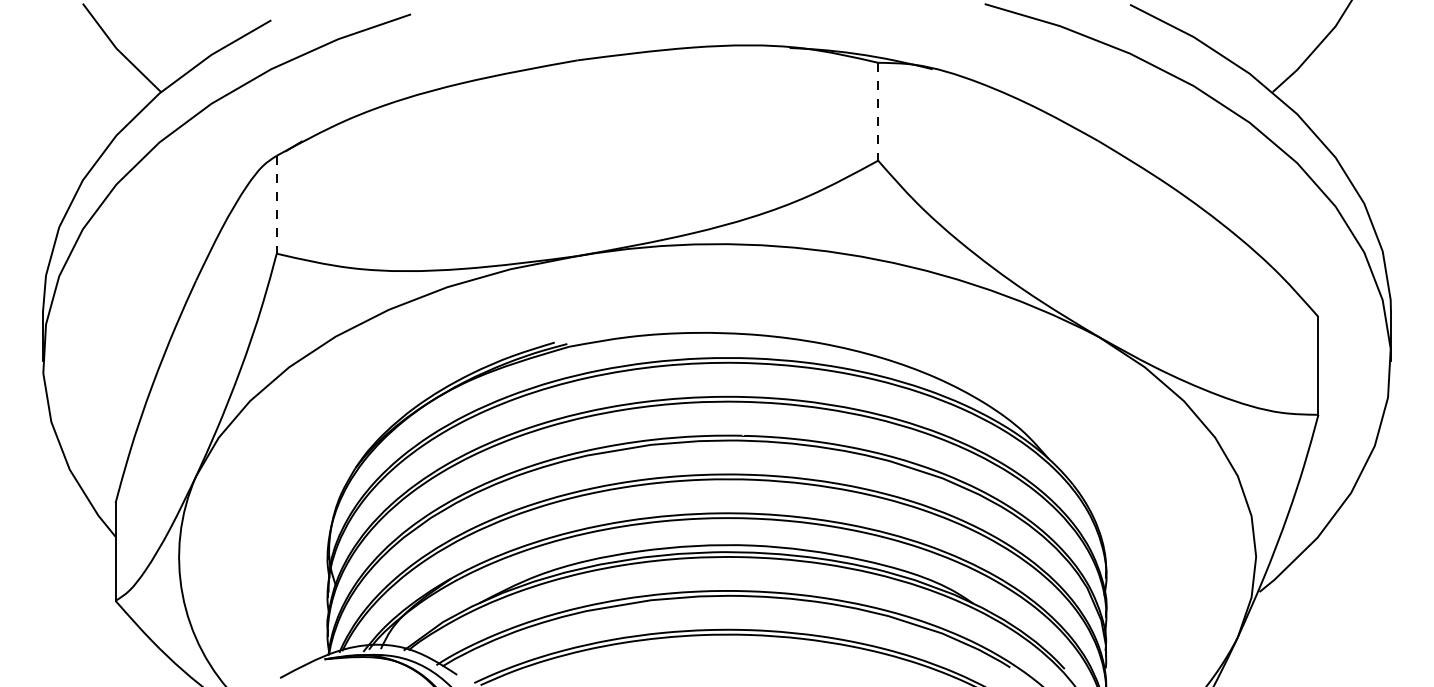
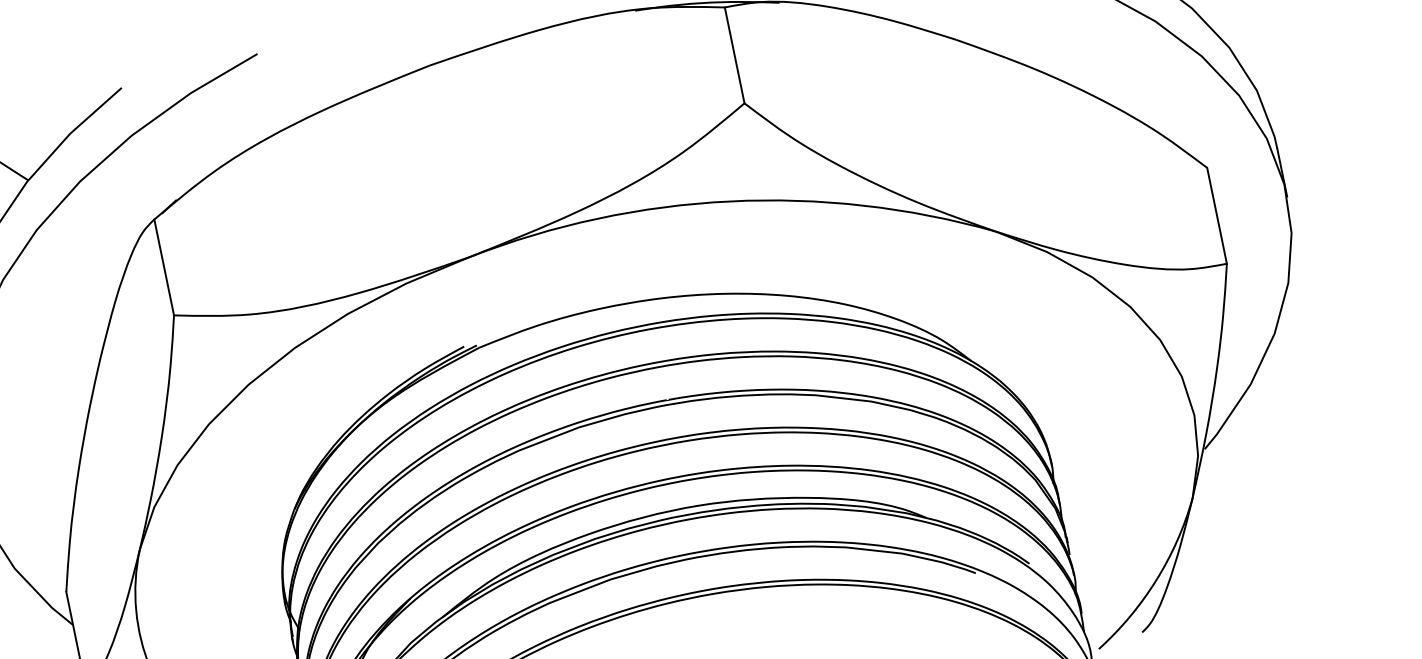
line: (878, 111) -> (734, 55), dashed -> solid
line: (276, 204) -> (163, 267), dashed -> solid

